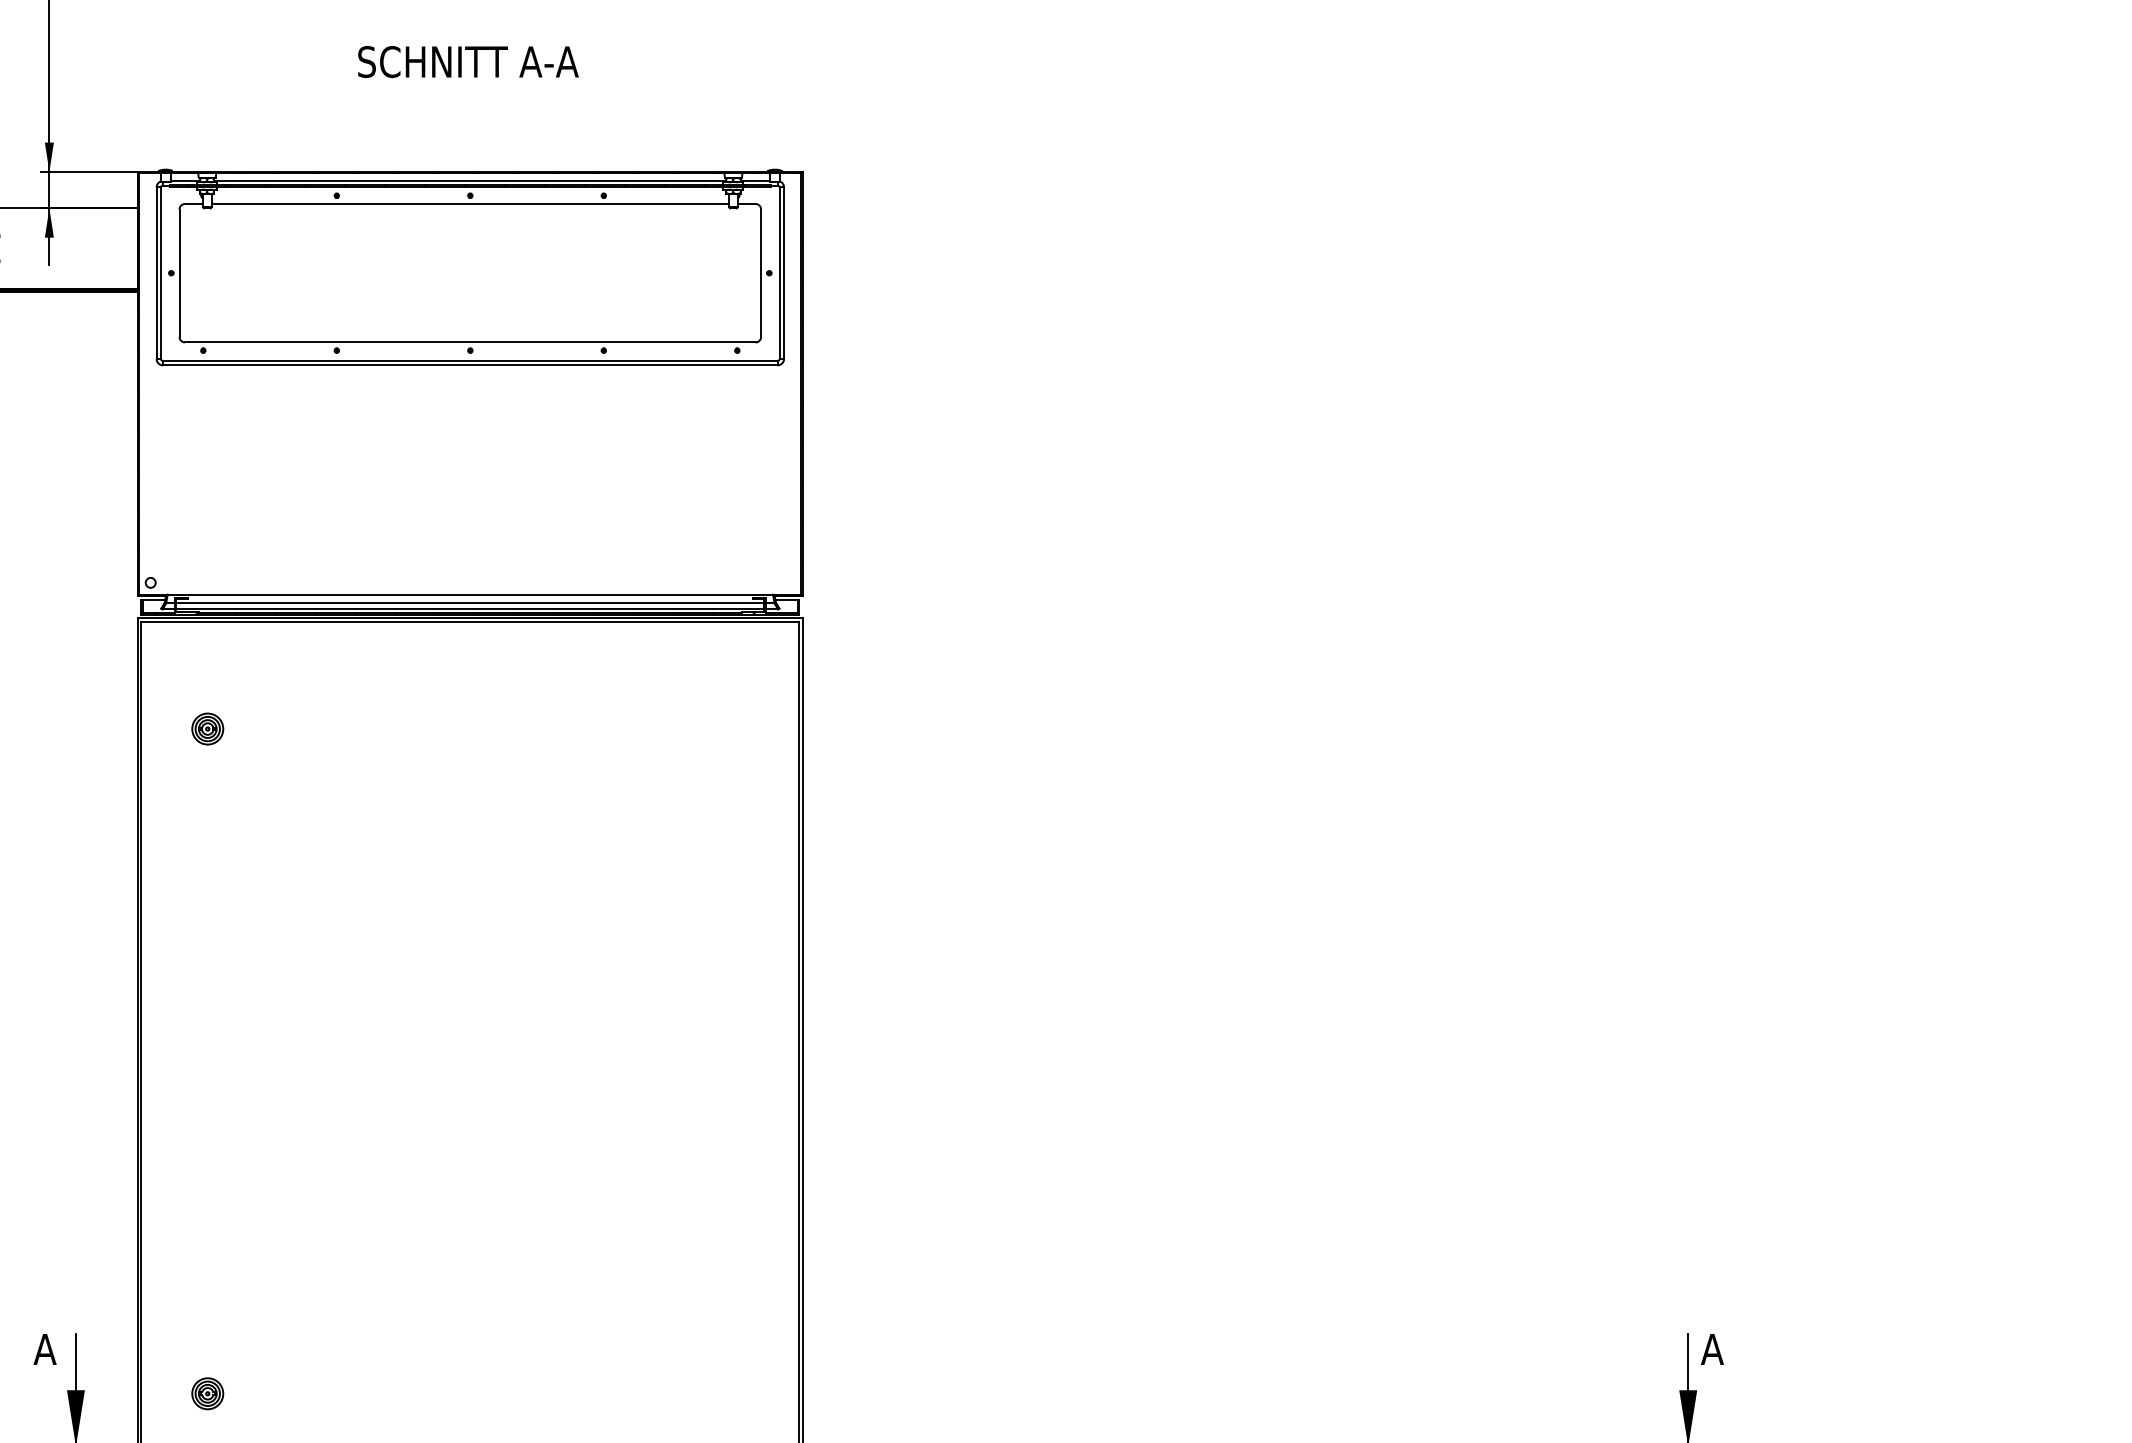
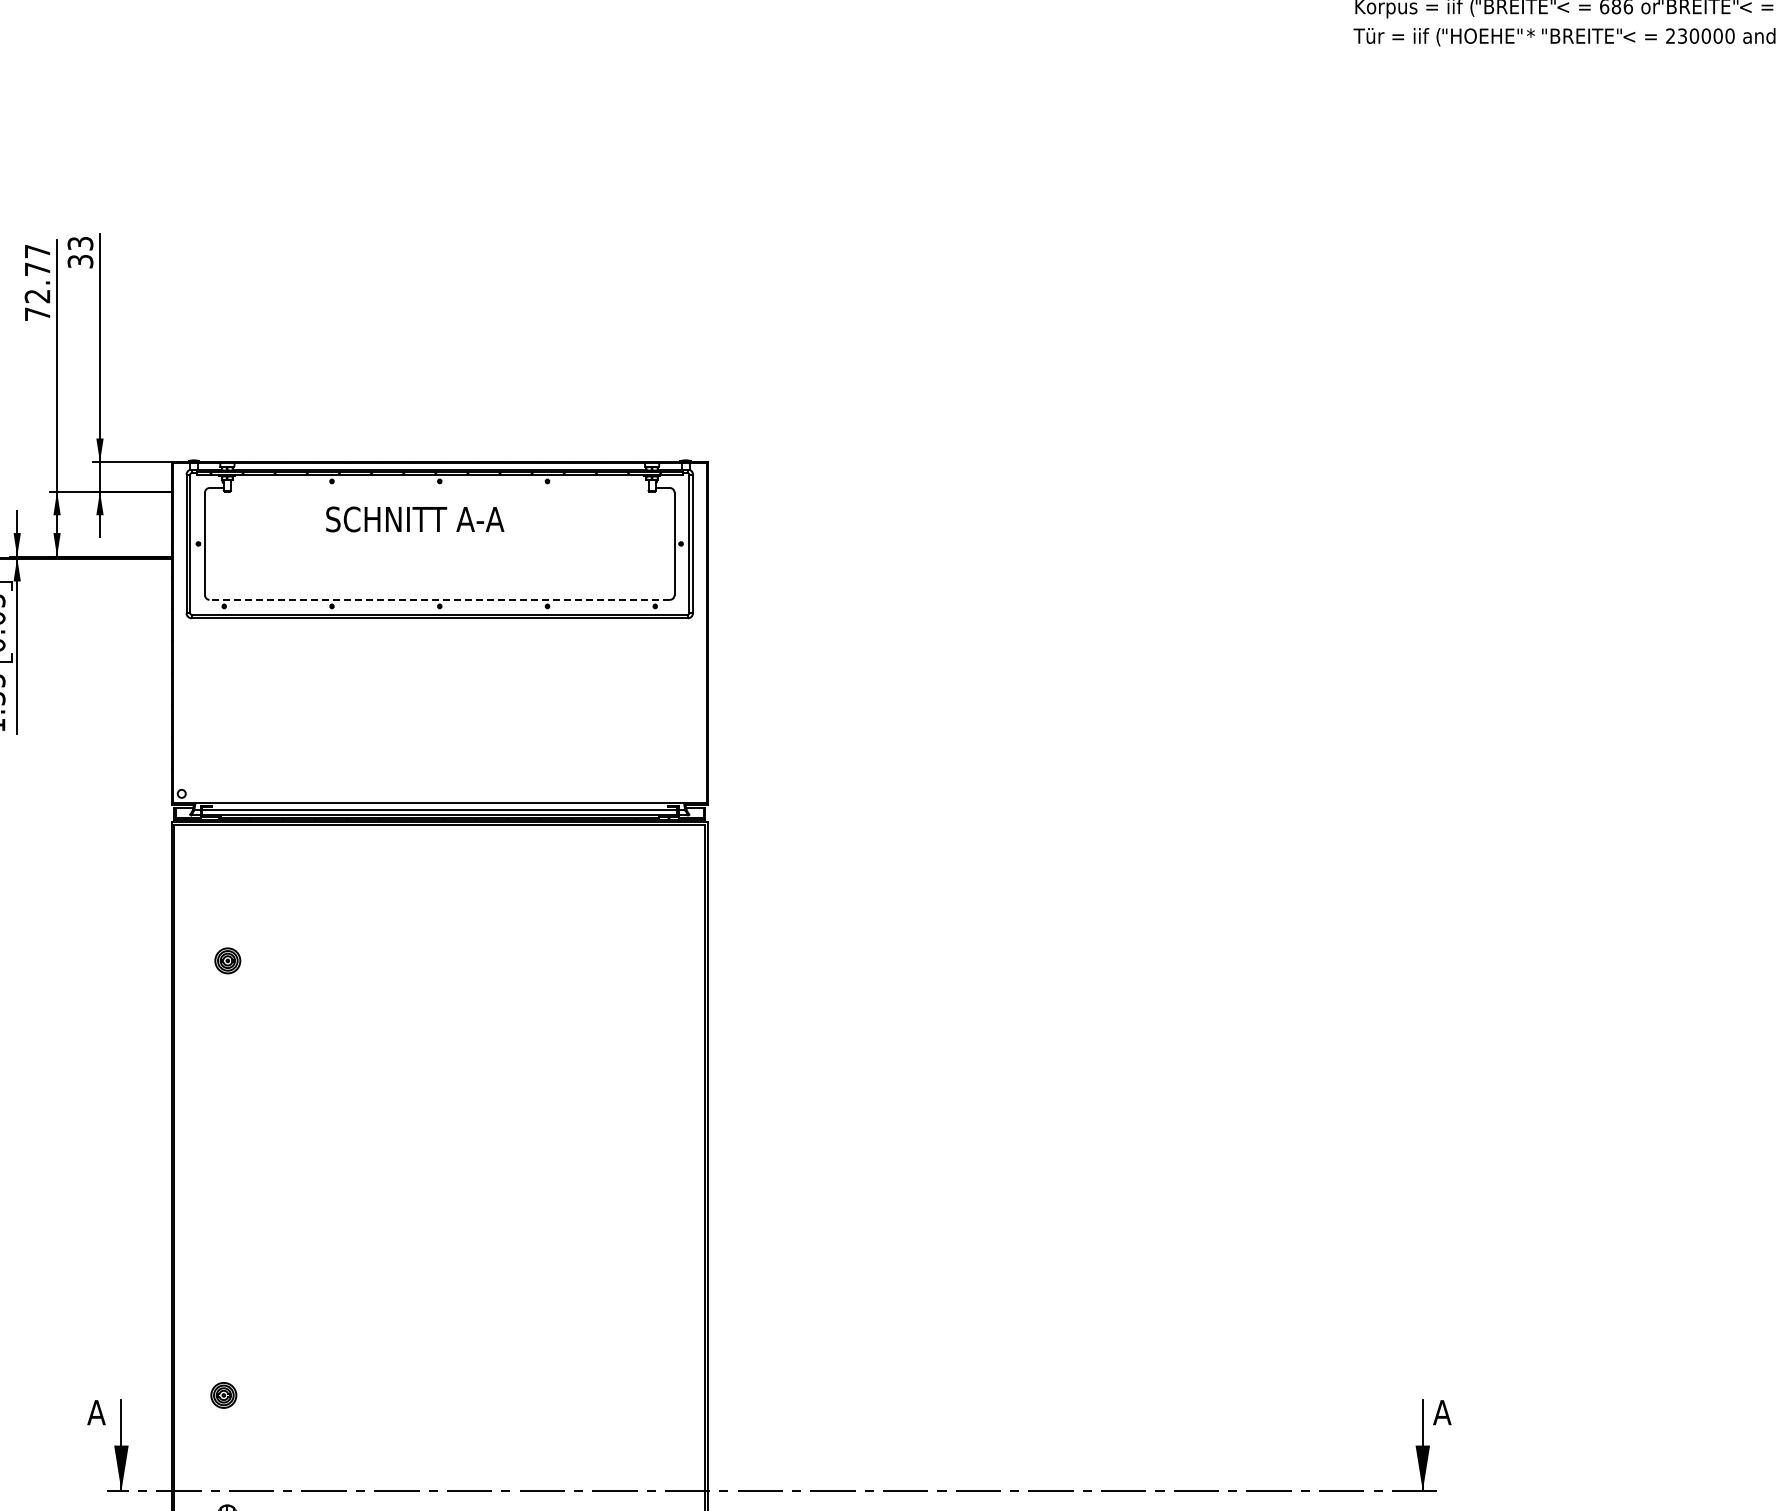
text: (468, 62) -> (415, 519), moved
line: (470, 204) -> (439, 488), removed
line: (470, 342) -> (439, 599), solid -> dashed
part: (207, 728) -> (227, 960), moved
part: (207, 1393) -> (223, 1395), moved

